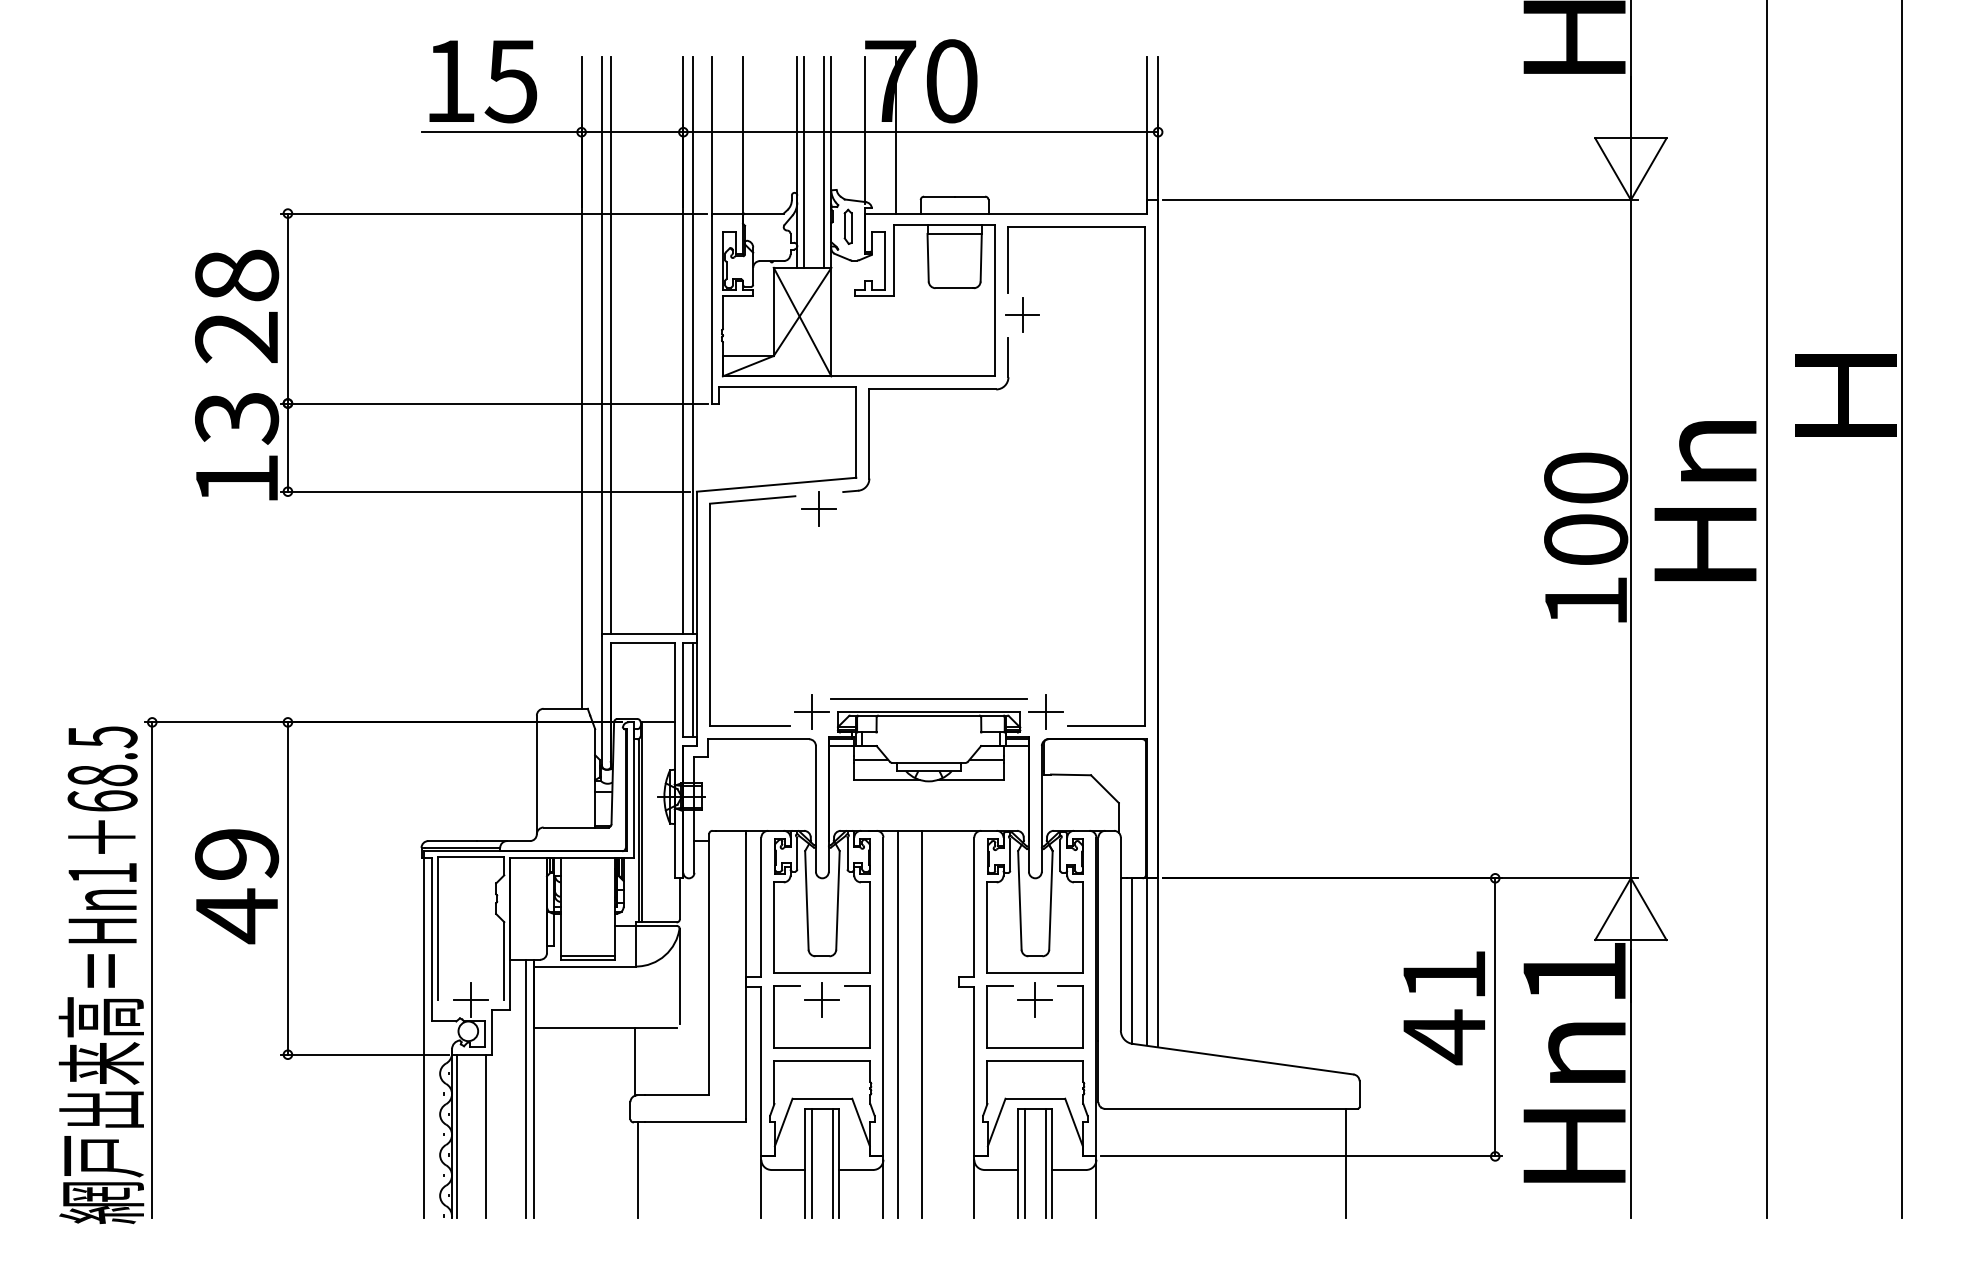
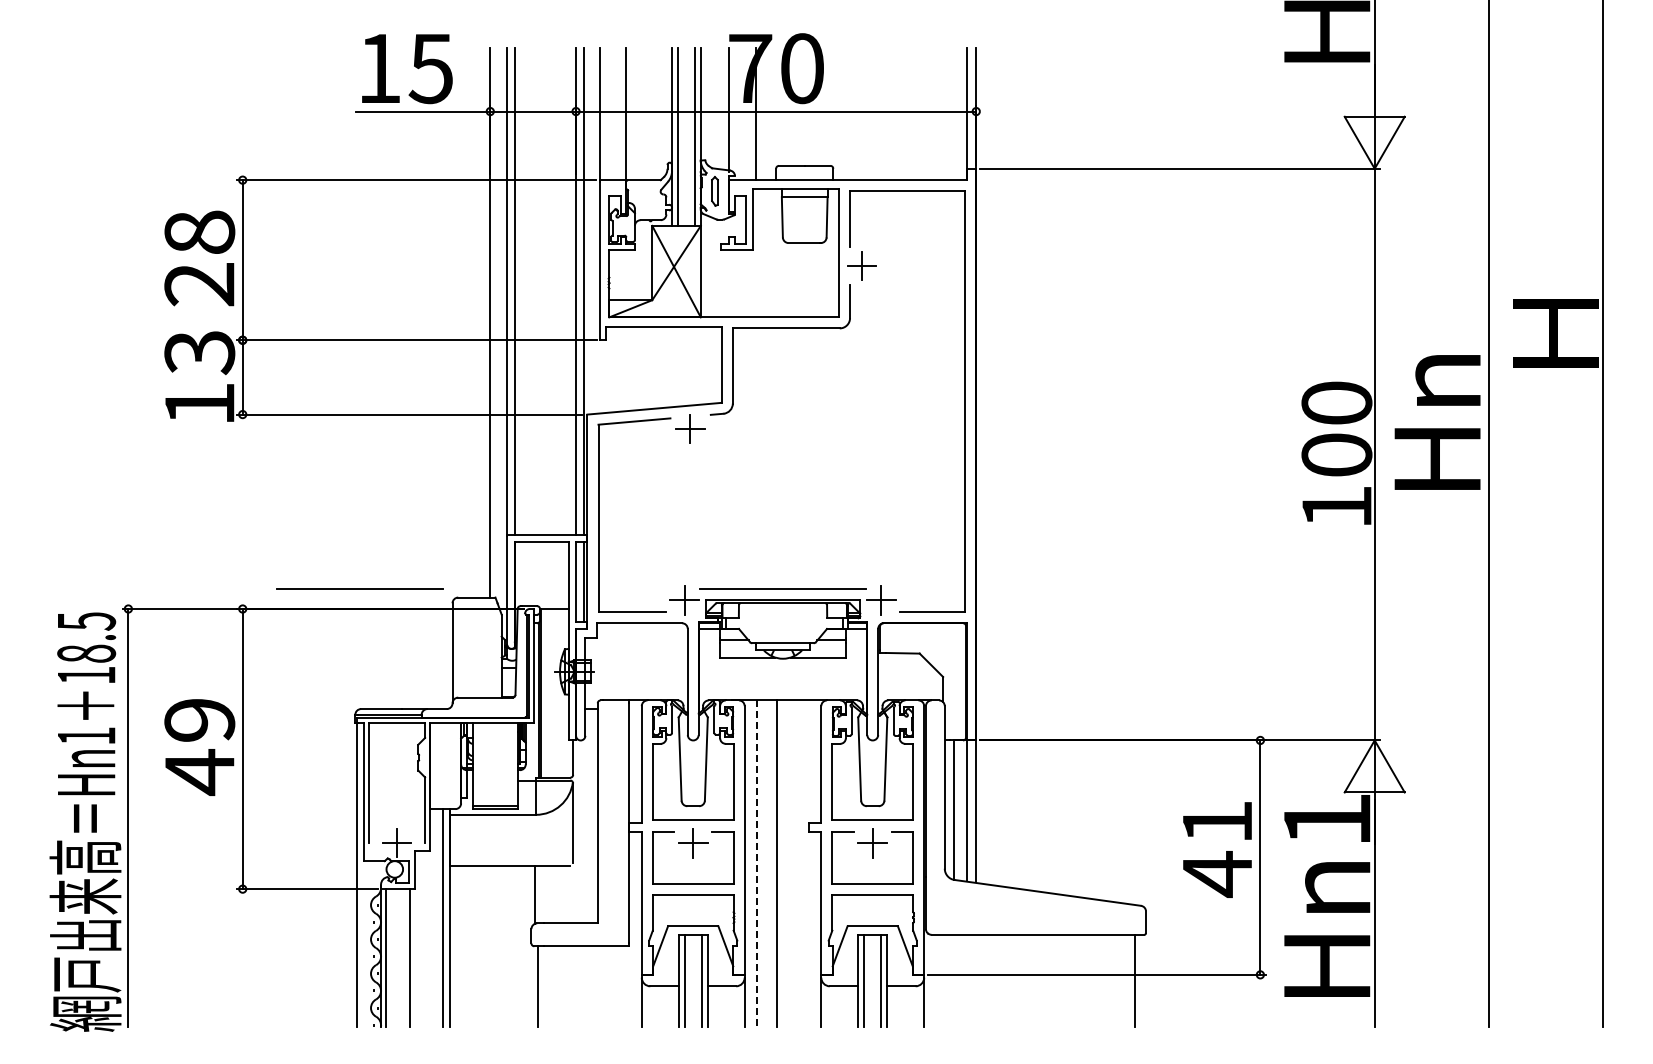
line: (426, 698) -> (359, 588), added
text: (102, 800) -> (86, 674), 68.5 -> 18.5
line: (898, 1025) -> (757, 864), solid -> dashed

